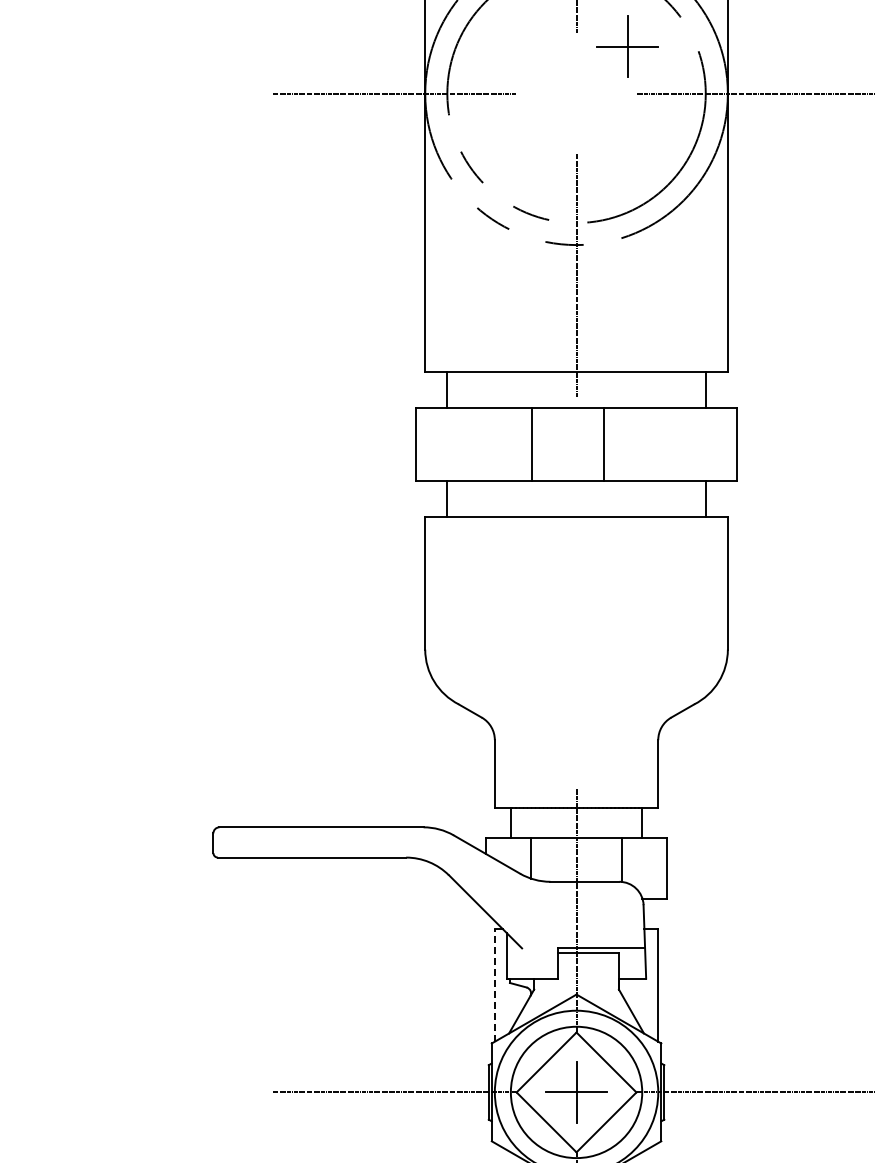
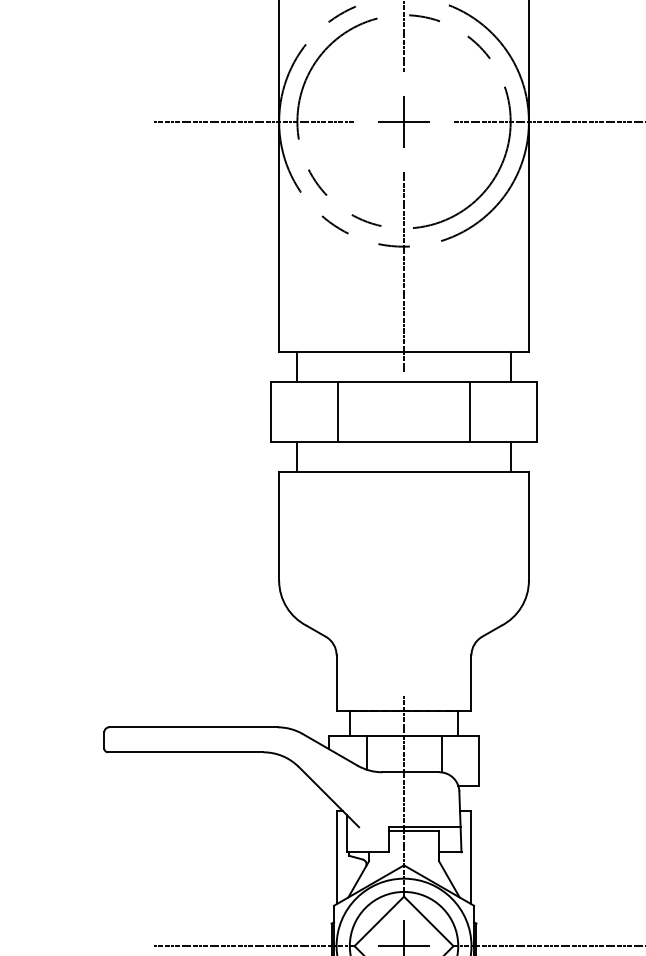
part: (627, 46) -> (403, 121), moved
line: (532, 444) -> (337, 411), moved
line: (603, 444) -> (470, 411), moved
line: (494, 984) -> (336, 857), dashed -> solid

